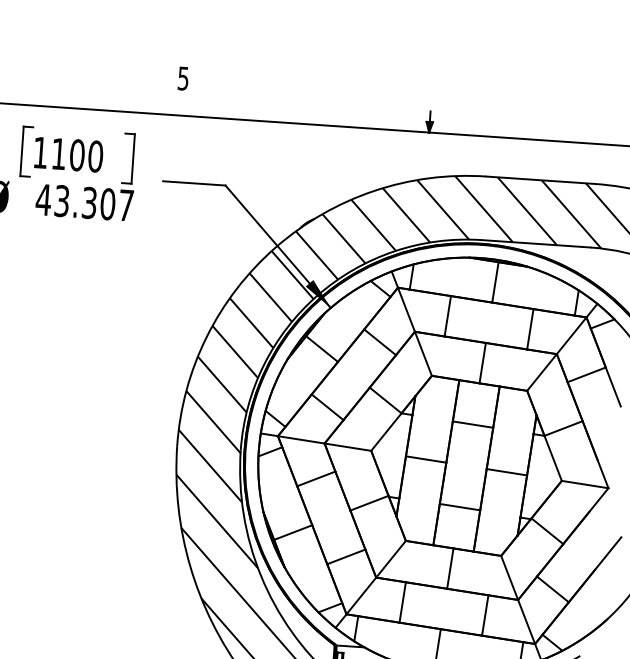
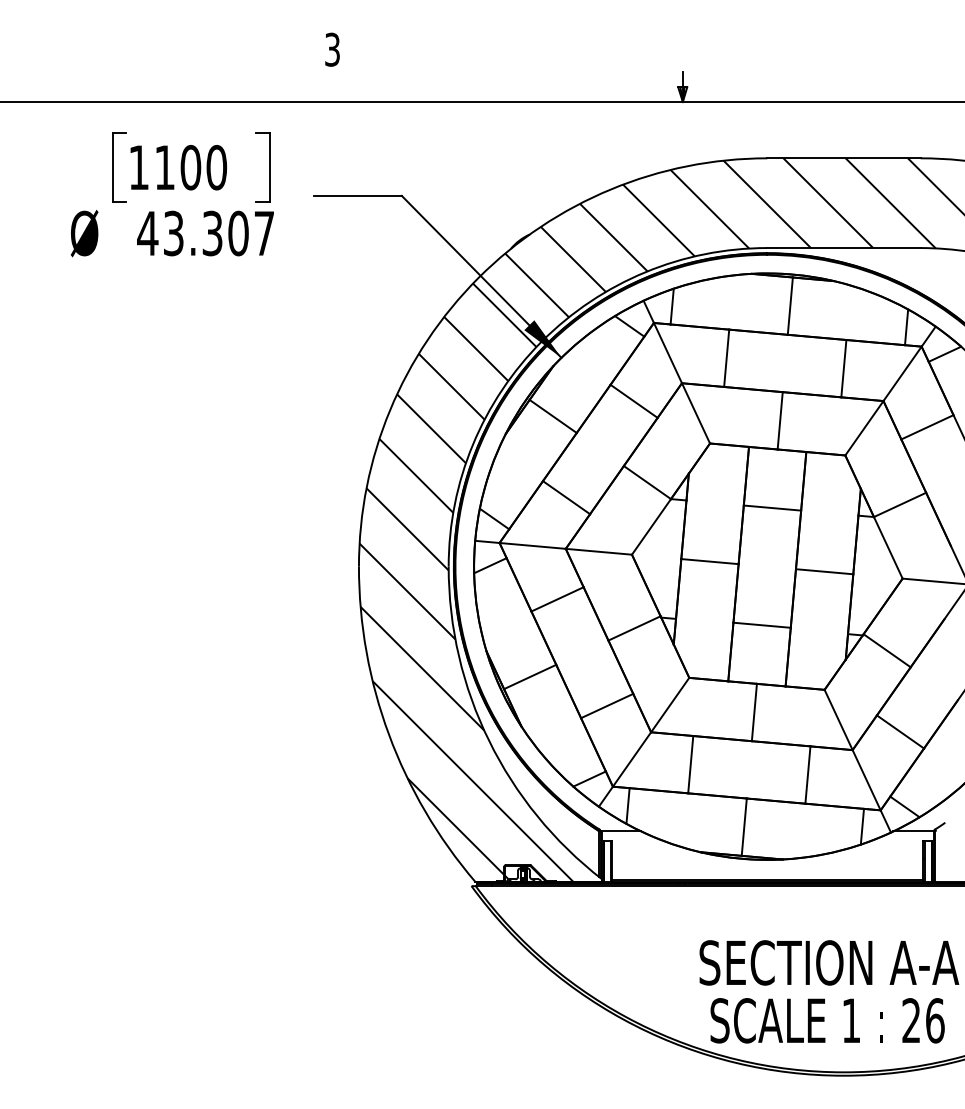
text: (183, 78) -> (332, 49), 5 -> 3

